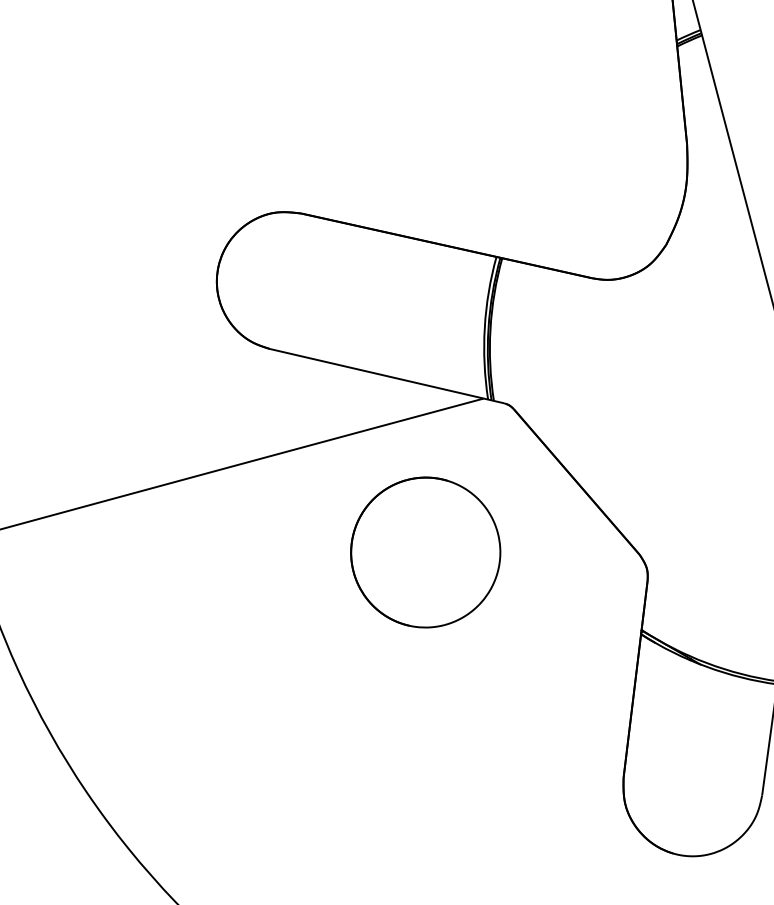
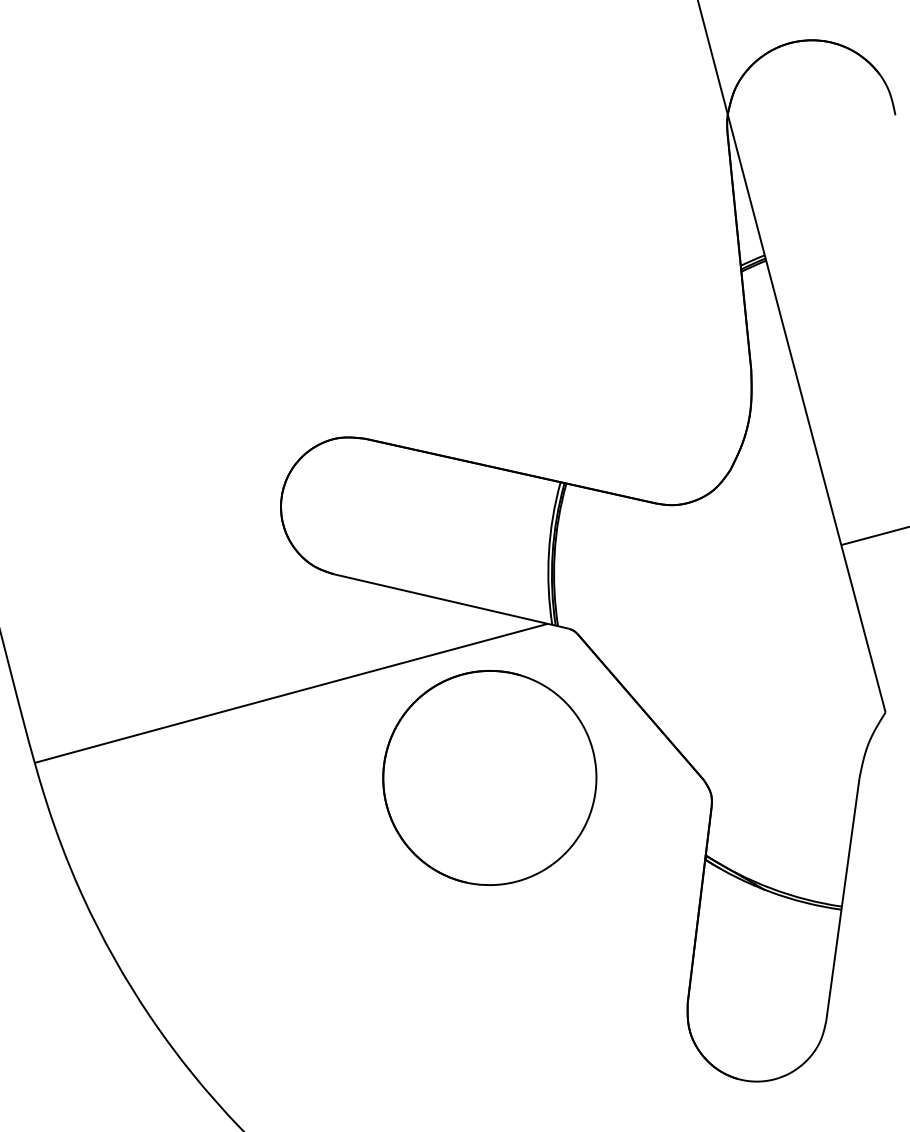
part: (425, 552) -> (489, 777), size x1.43

